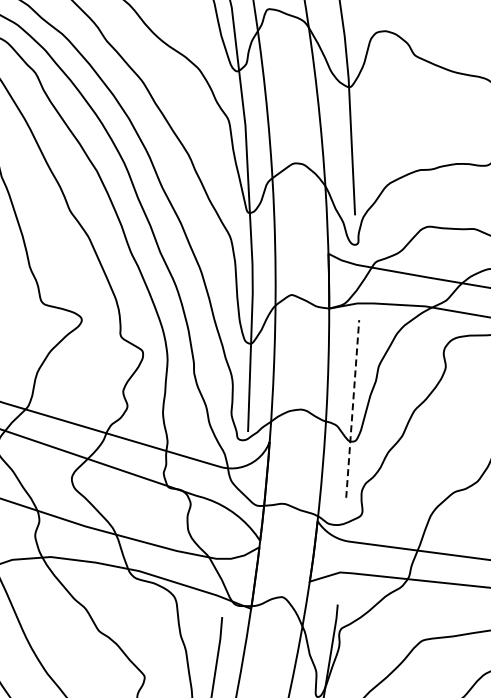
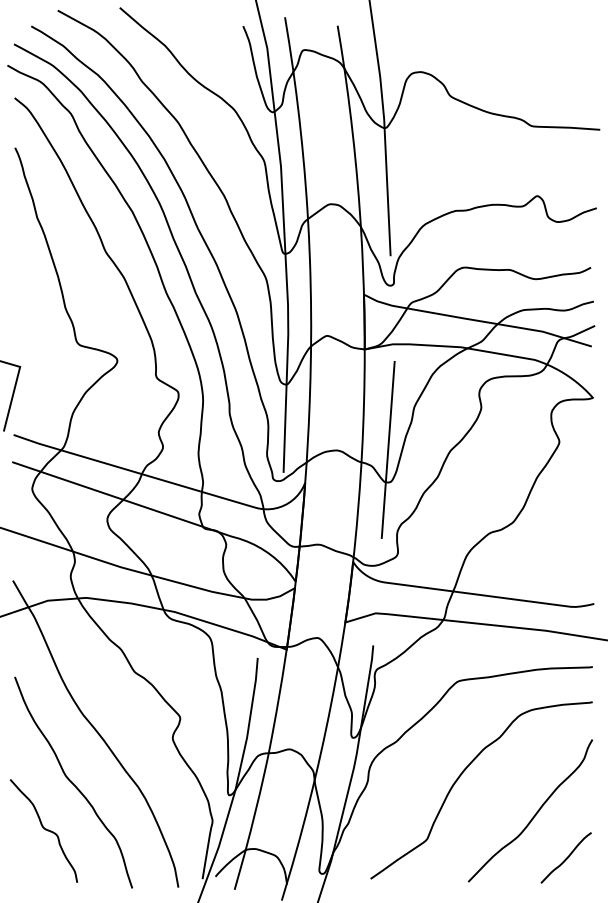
line: (352, 409) -> (388, 450), dashed -> solid

